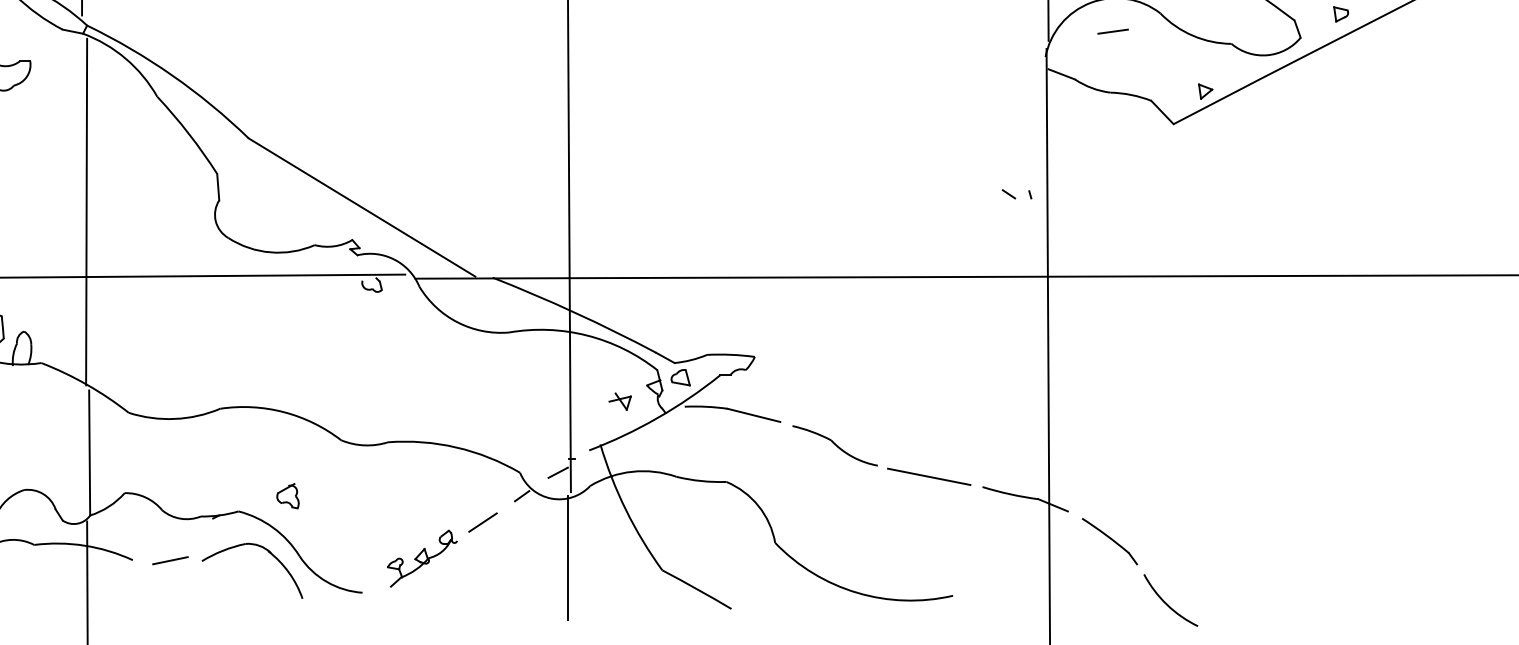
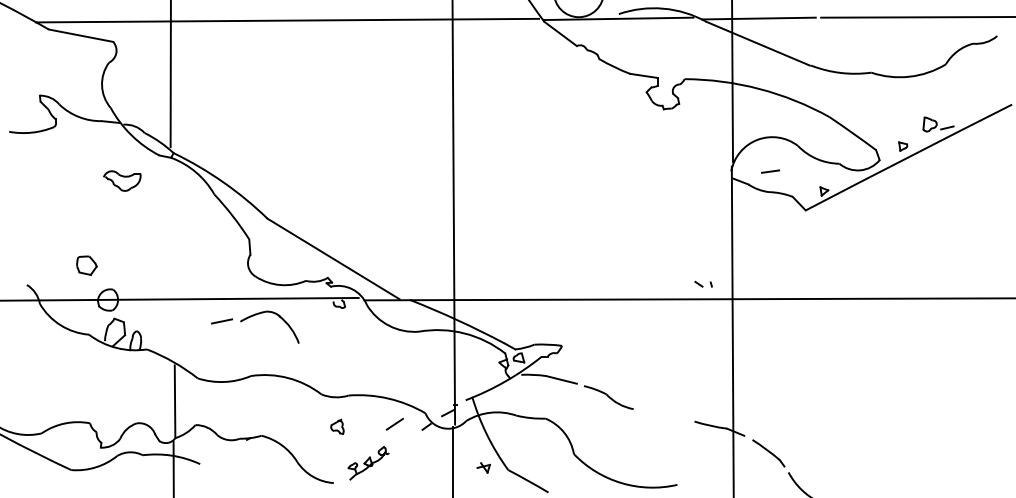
line: (1113, 31) -> (770, 171), moved
part: (1016, 192) -> (703, 283), moved
line: (85, 211) -> (172, 261), removed
part: (619, 400) -> (483, 467), moved
line: (929, 476) -> (663, 415), removed
part: (288, 495) -> (337, 426), moved
line: (482, 522) -> (394, 424), moved
part: (221, 553) -> (251, 317), moved

